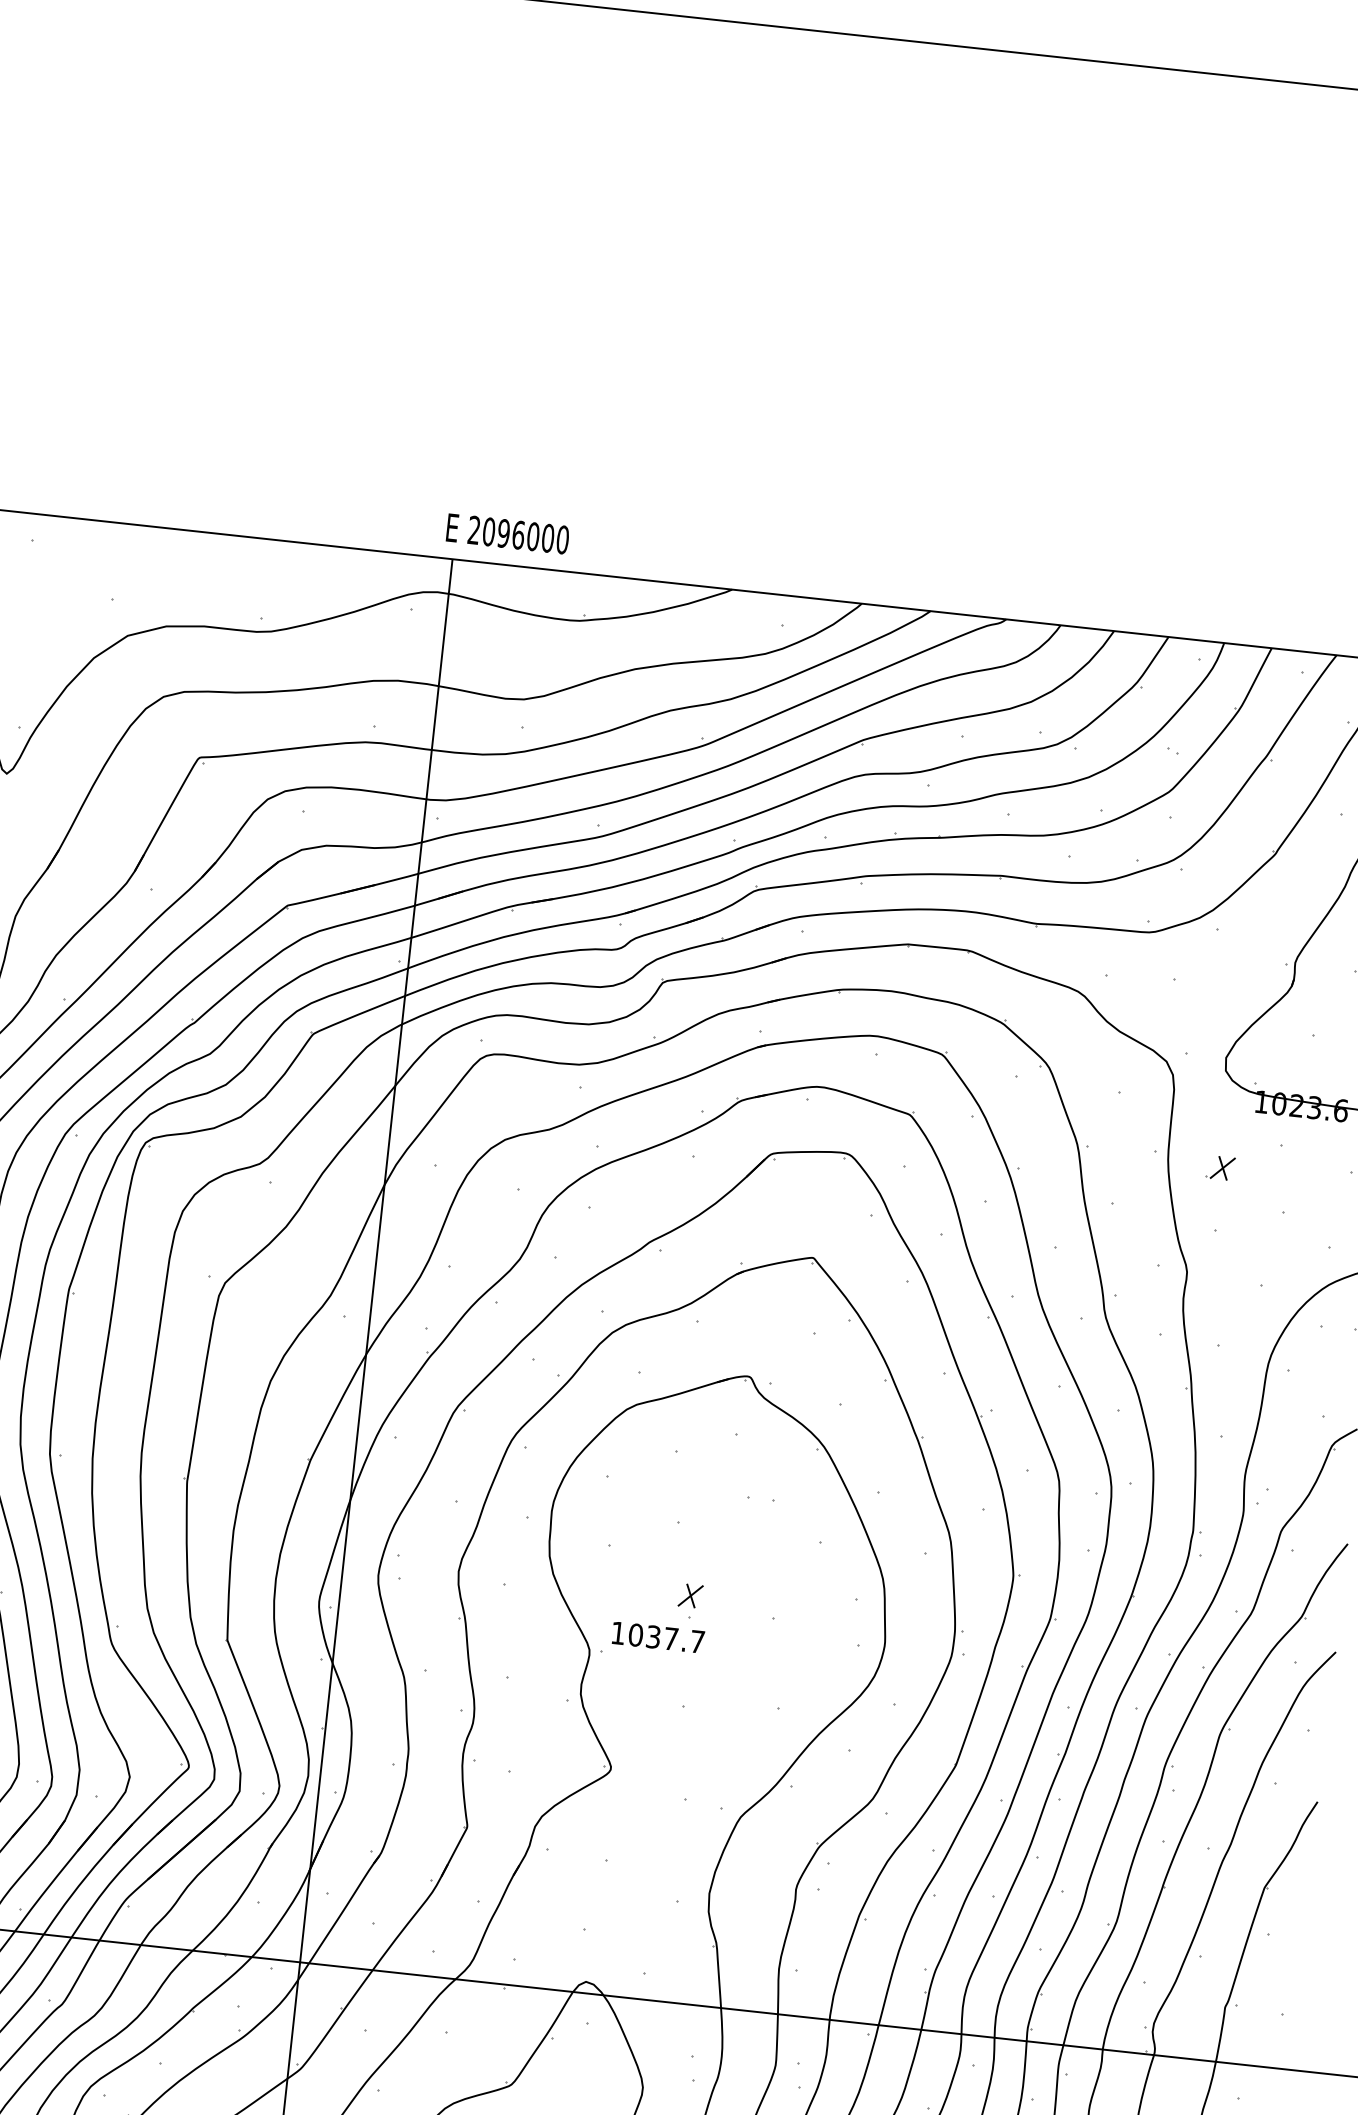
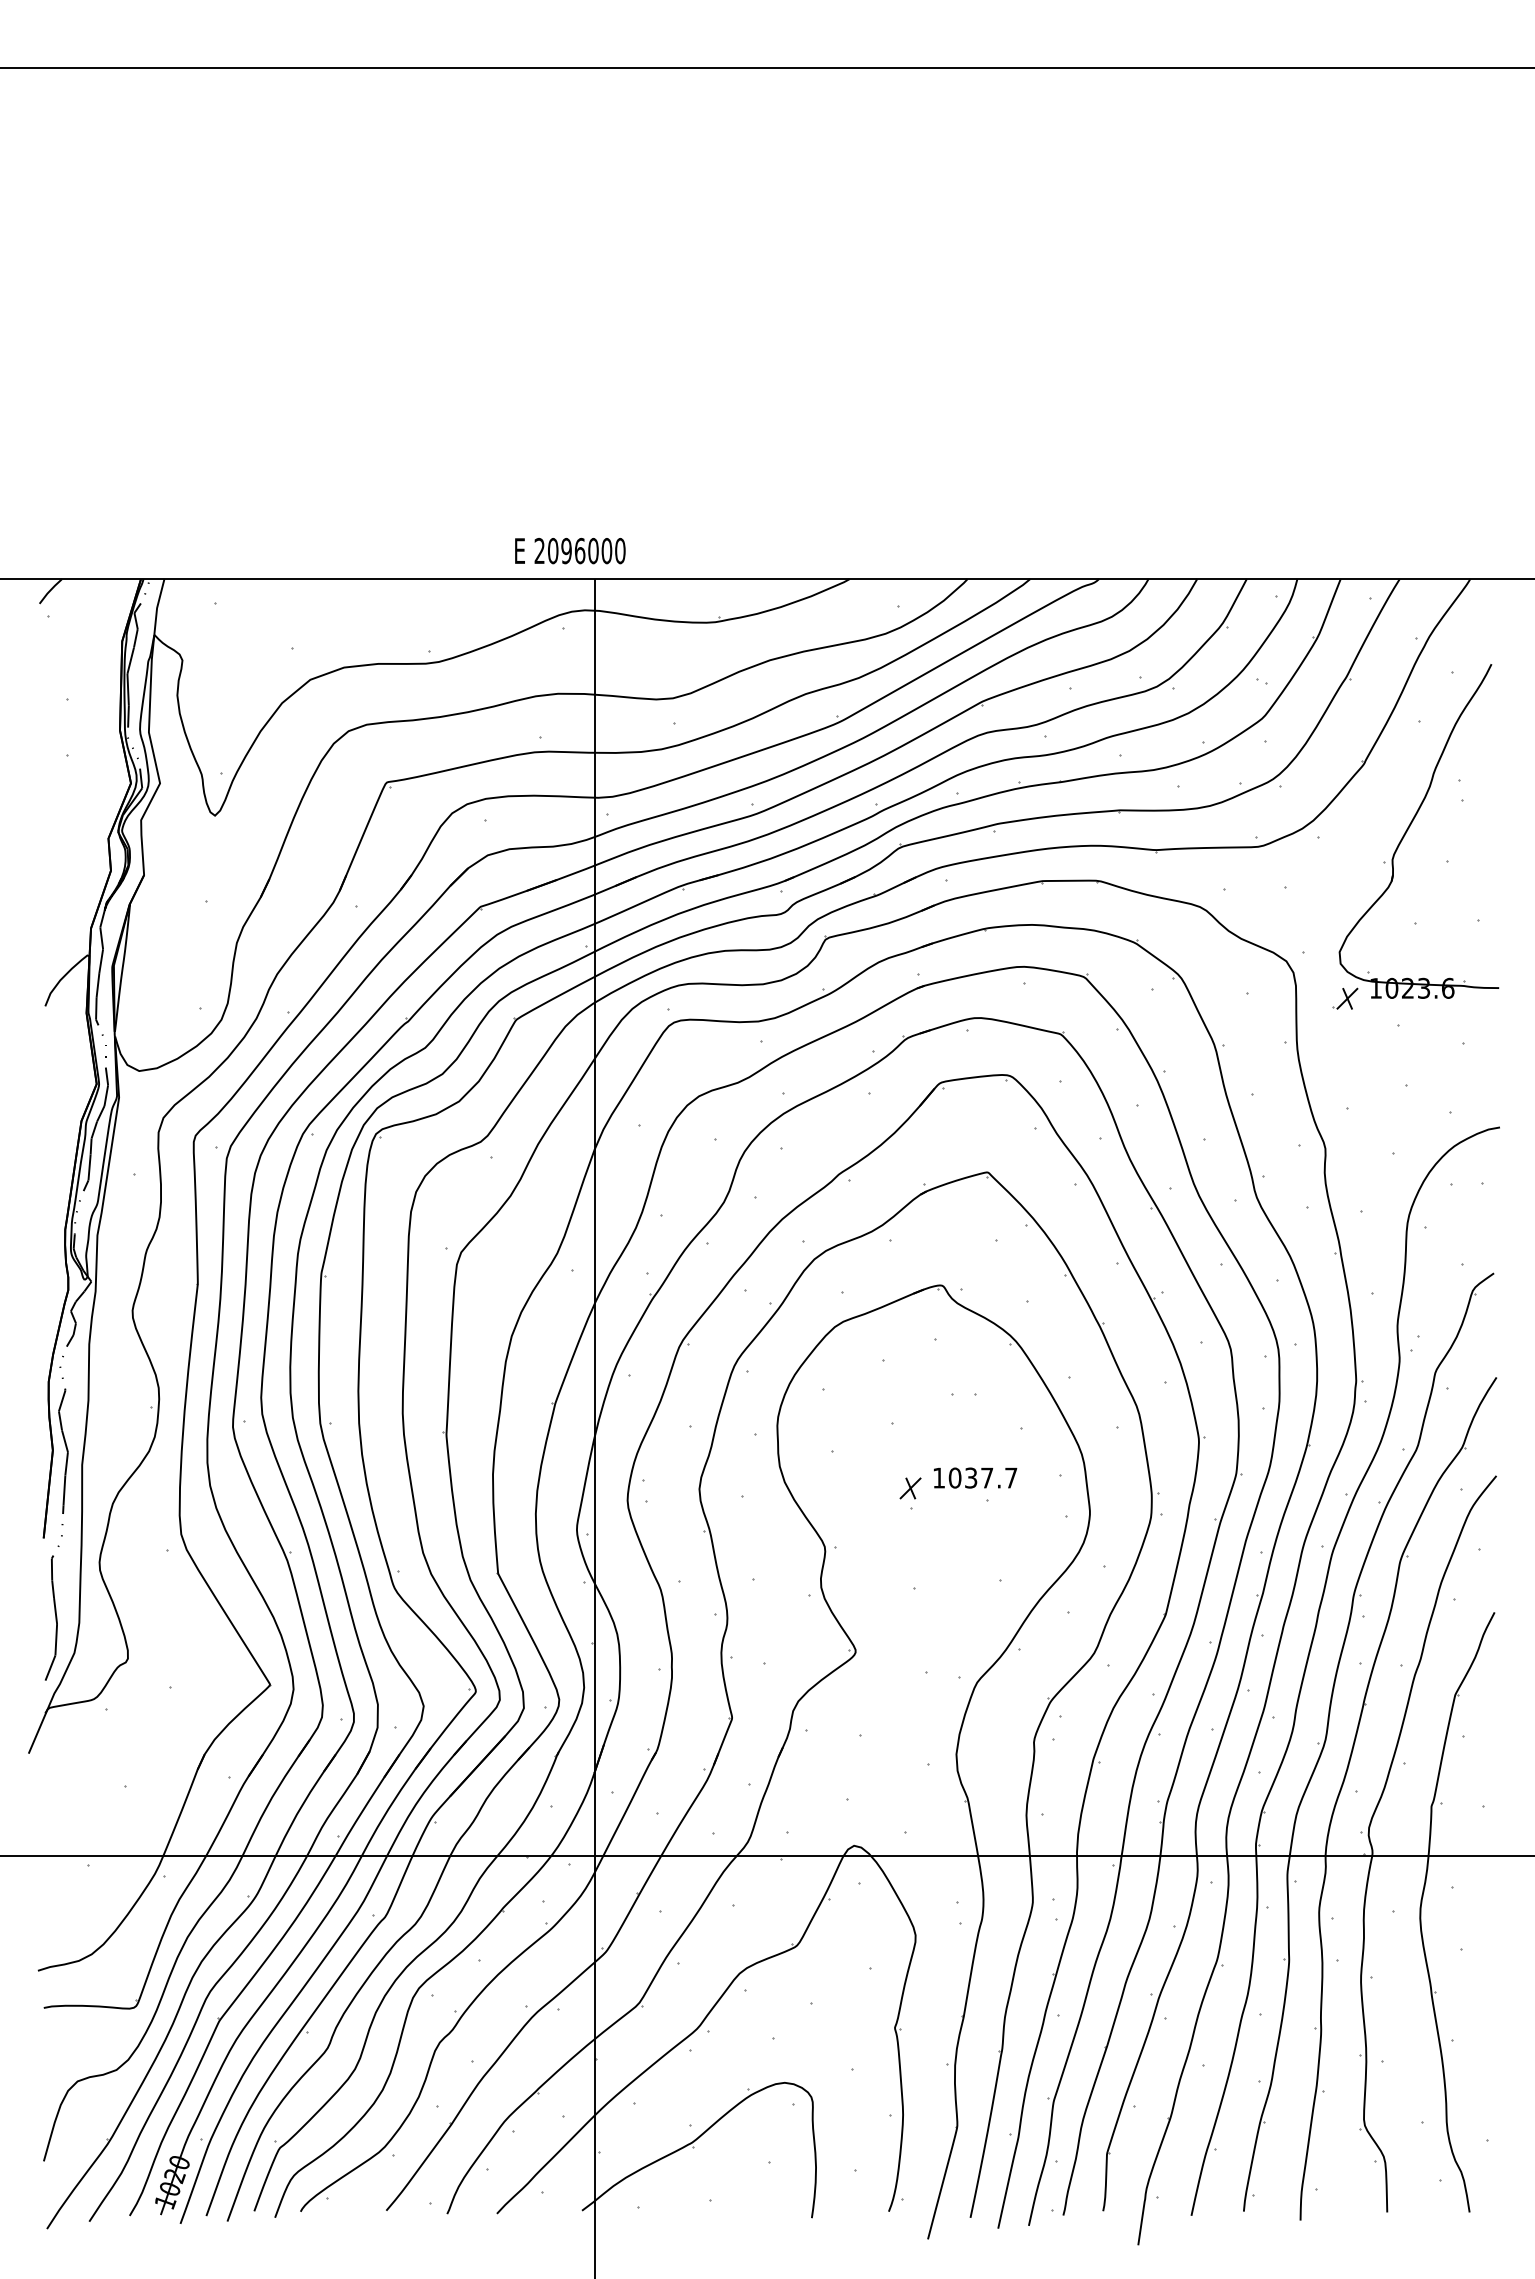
text: (508, 533) -> (570, 550), moved
part: (1220, 1167) -> (1345, 998), moved
text: (658, 1636) -> (975, 1477), moved

